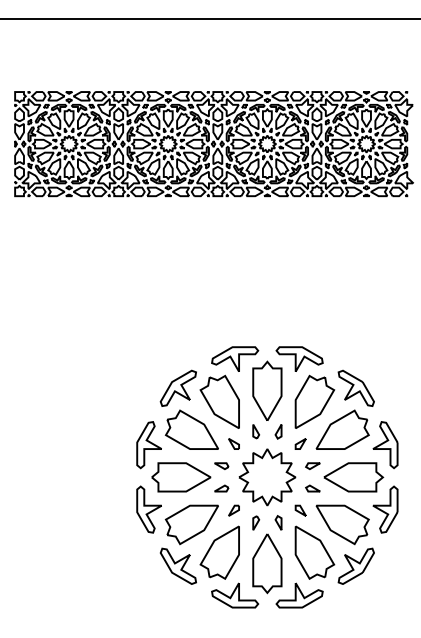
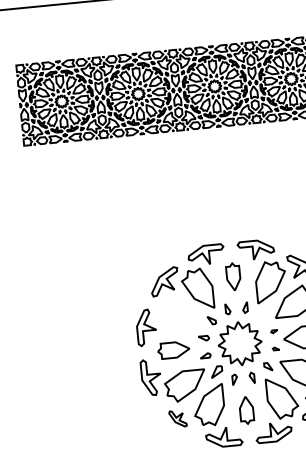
part: (267, 390) -> (233, 276), size x0.6
part: (191, 429) -> (177, 312), removed
part: (300, 443) -> (263, 315), removed
part: (312, 466) -> (274, 331), size x0.6
part: (181, 477) -> (173, 350), size x0.7
part: (312, 488) -> (275, 348), size x0.6
part: (233, 510) -> (216, 371), size x1.4
part: (267, 563) -> (246, 410), size x0.6
part: (177, 565) -> (177, 418), size x0.6

